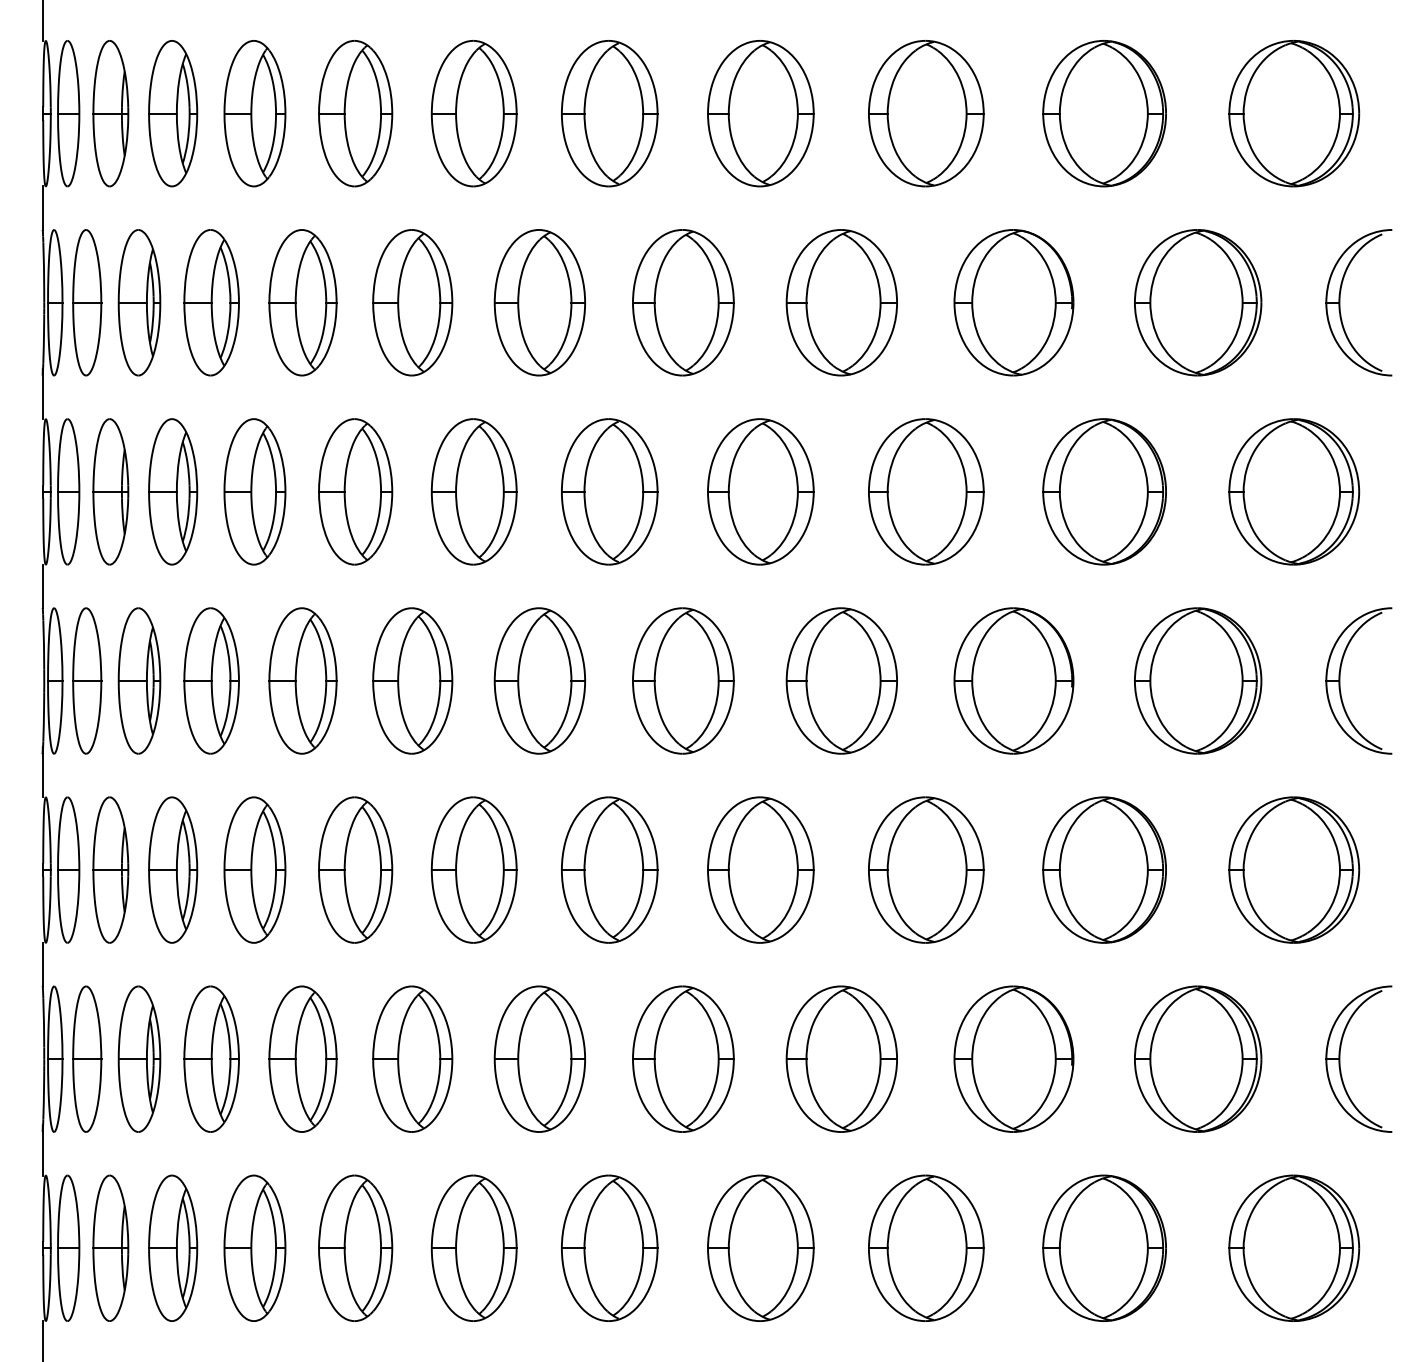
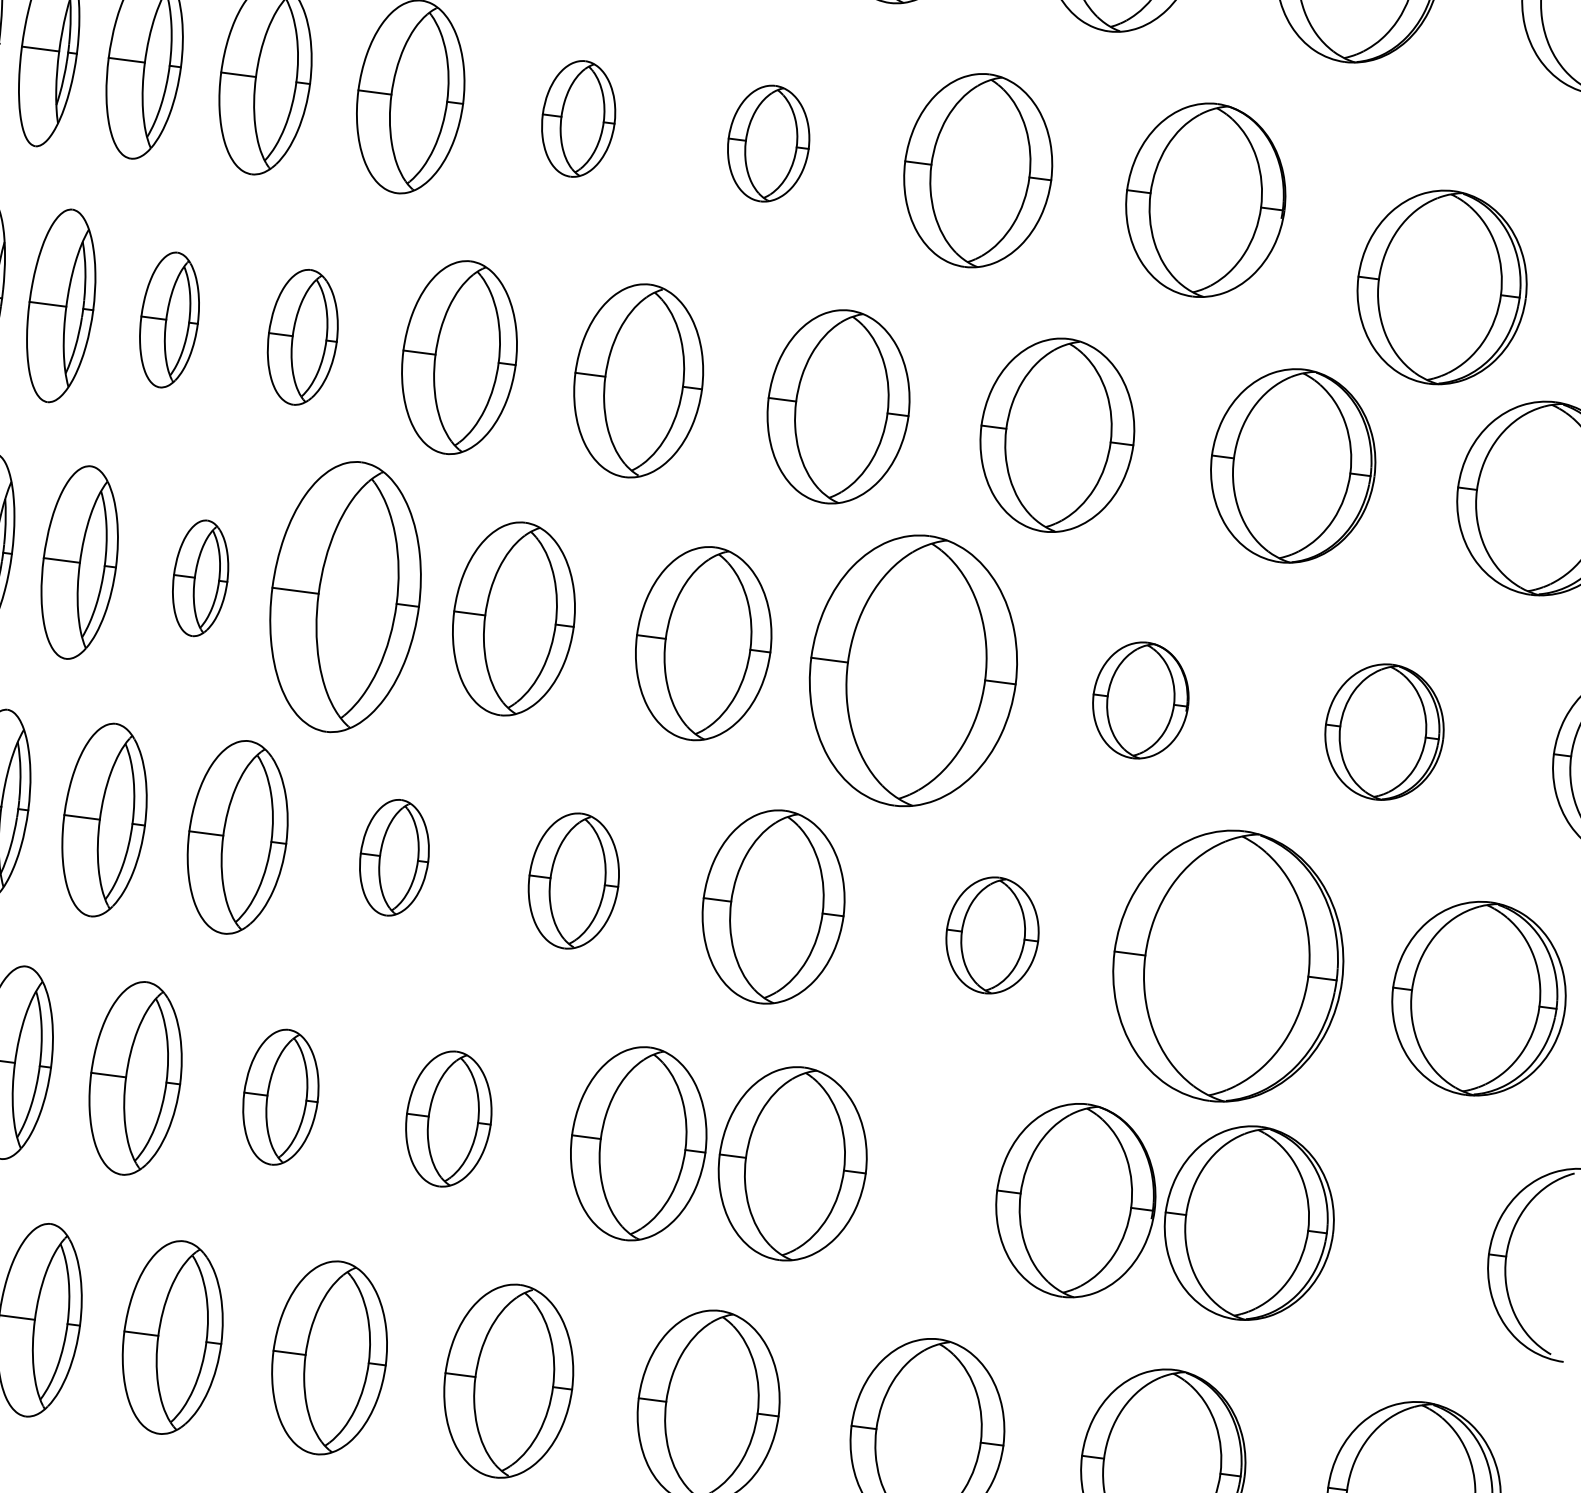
part: (539, 302) -> (578, 118), size x0.6
part: (683, 302) -> (768, 143), size x0.6
part: (1198, 302) -> (1442, 287), moved
part: (254, 491) -> (169, 319), size x0.7
part: (355, 491) -> (302, 336), size x0.7
part: (302, 680) -> (200, 577), size x0.6
part: (412, 680) -> (345, 596), size x1.4
part: (841, 680) -> (912, 670), size x1.4
part: (1013, 680) -> (1140, 699), size x0.6
part: (1198, 680) -> (1384, 731), size x0.7
part: (473, 869) -> (393, 857), size x0.6
part: (609, 869) -> (573, 880), size x0.7
part: (926, 869) -> (992, 934), size x0.6
part: (1104, 869) -> (1228, 965), size x1.4
part: (412, 1058) -> (280, 1096), size x0.7
part: (539, 1058) -> (448, 1118), size x0.7
part: (841, 1058) -> (792, 1162), moved
part: (1198, 1058) -> (1249, 1222), moved

